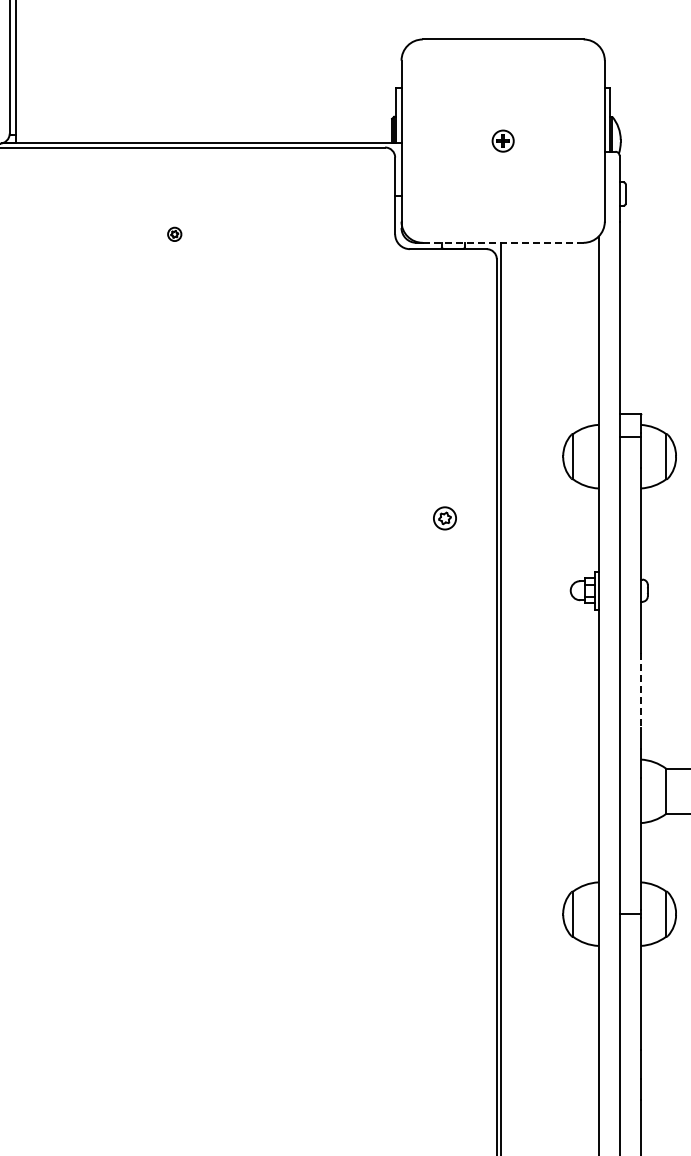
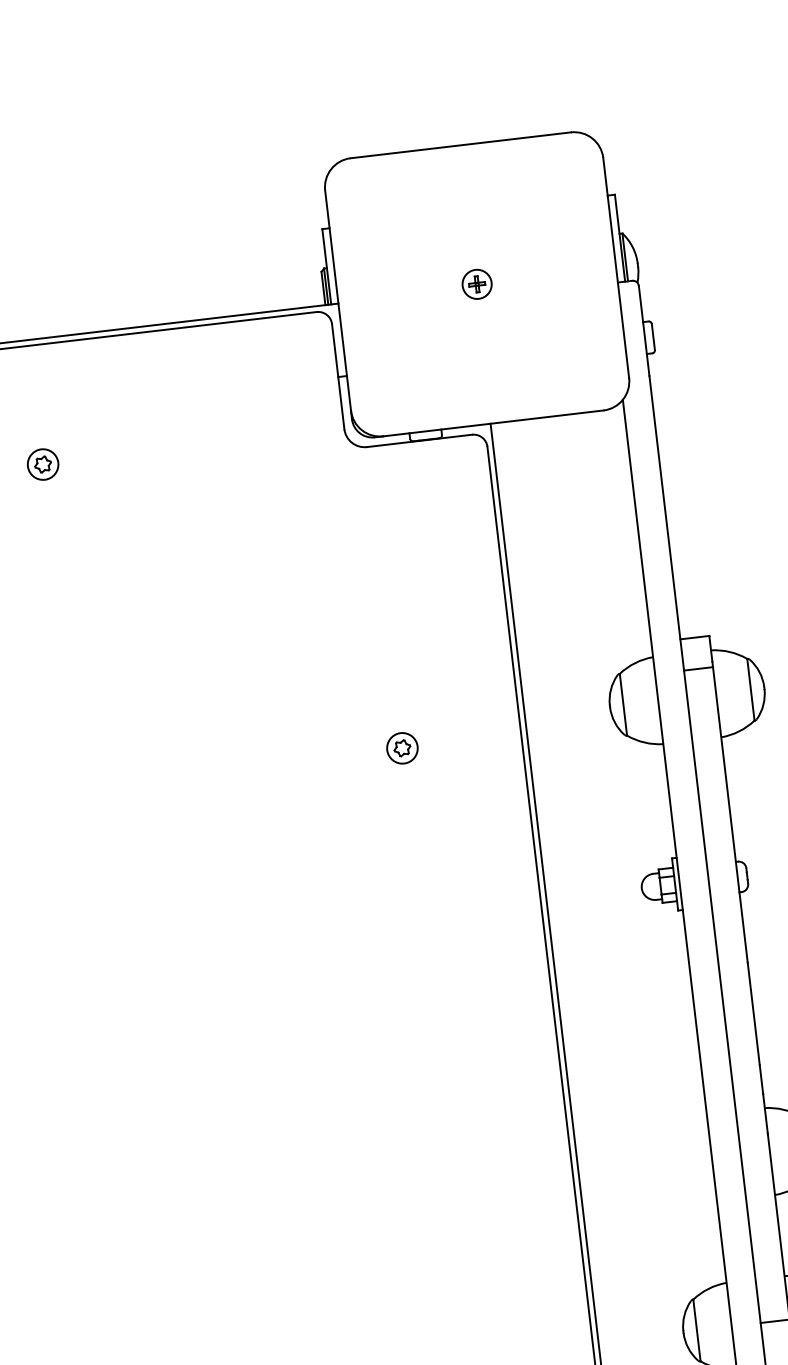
part: (174, 234) -> (42, 464), size x1.67
line: (503, 242) -> (493, 422), dashed -> solid
part: (444, 518) -> (401, 748), moved
line: (640, 691) -> (753, 1015), dashed -> solid

